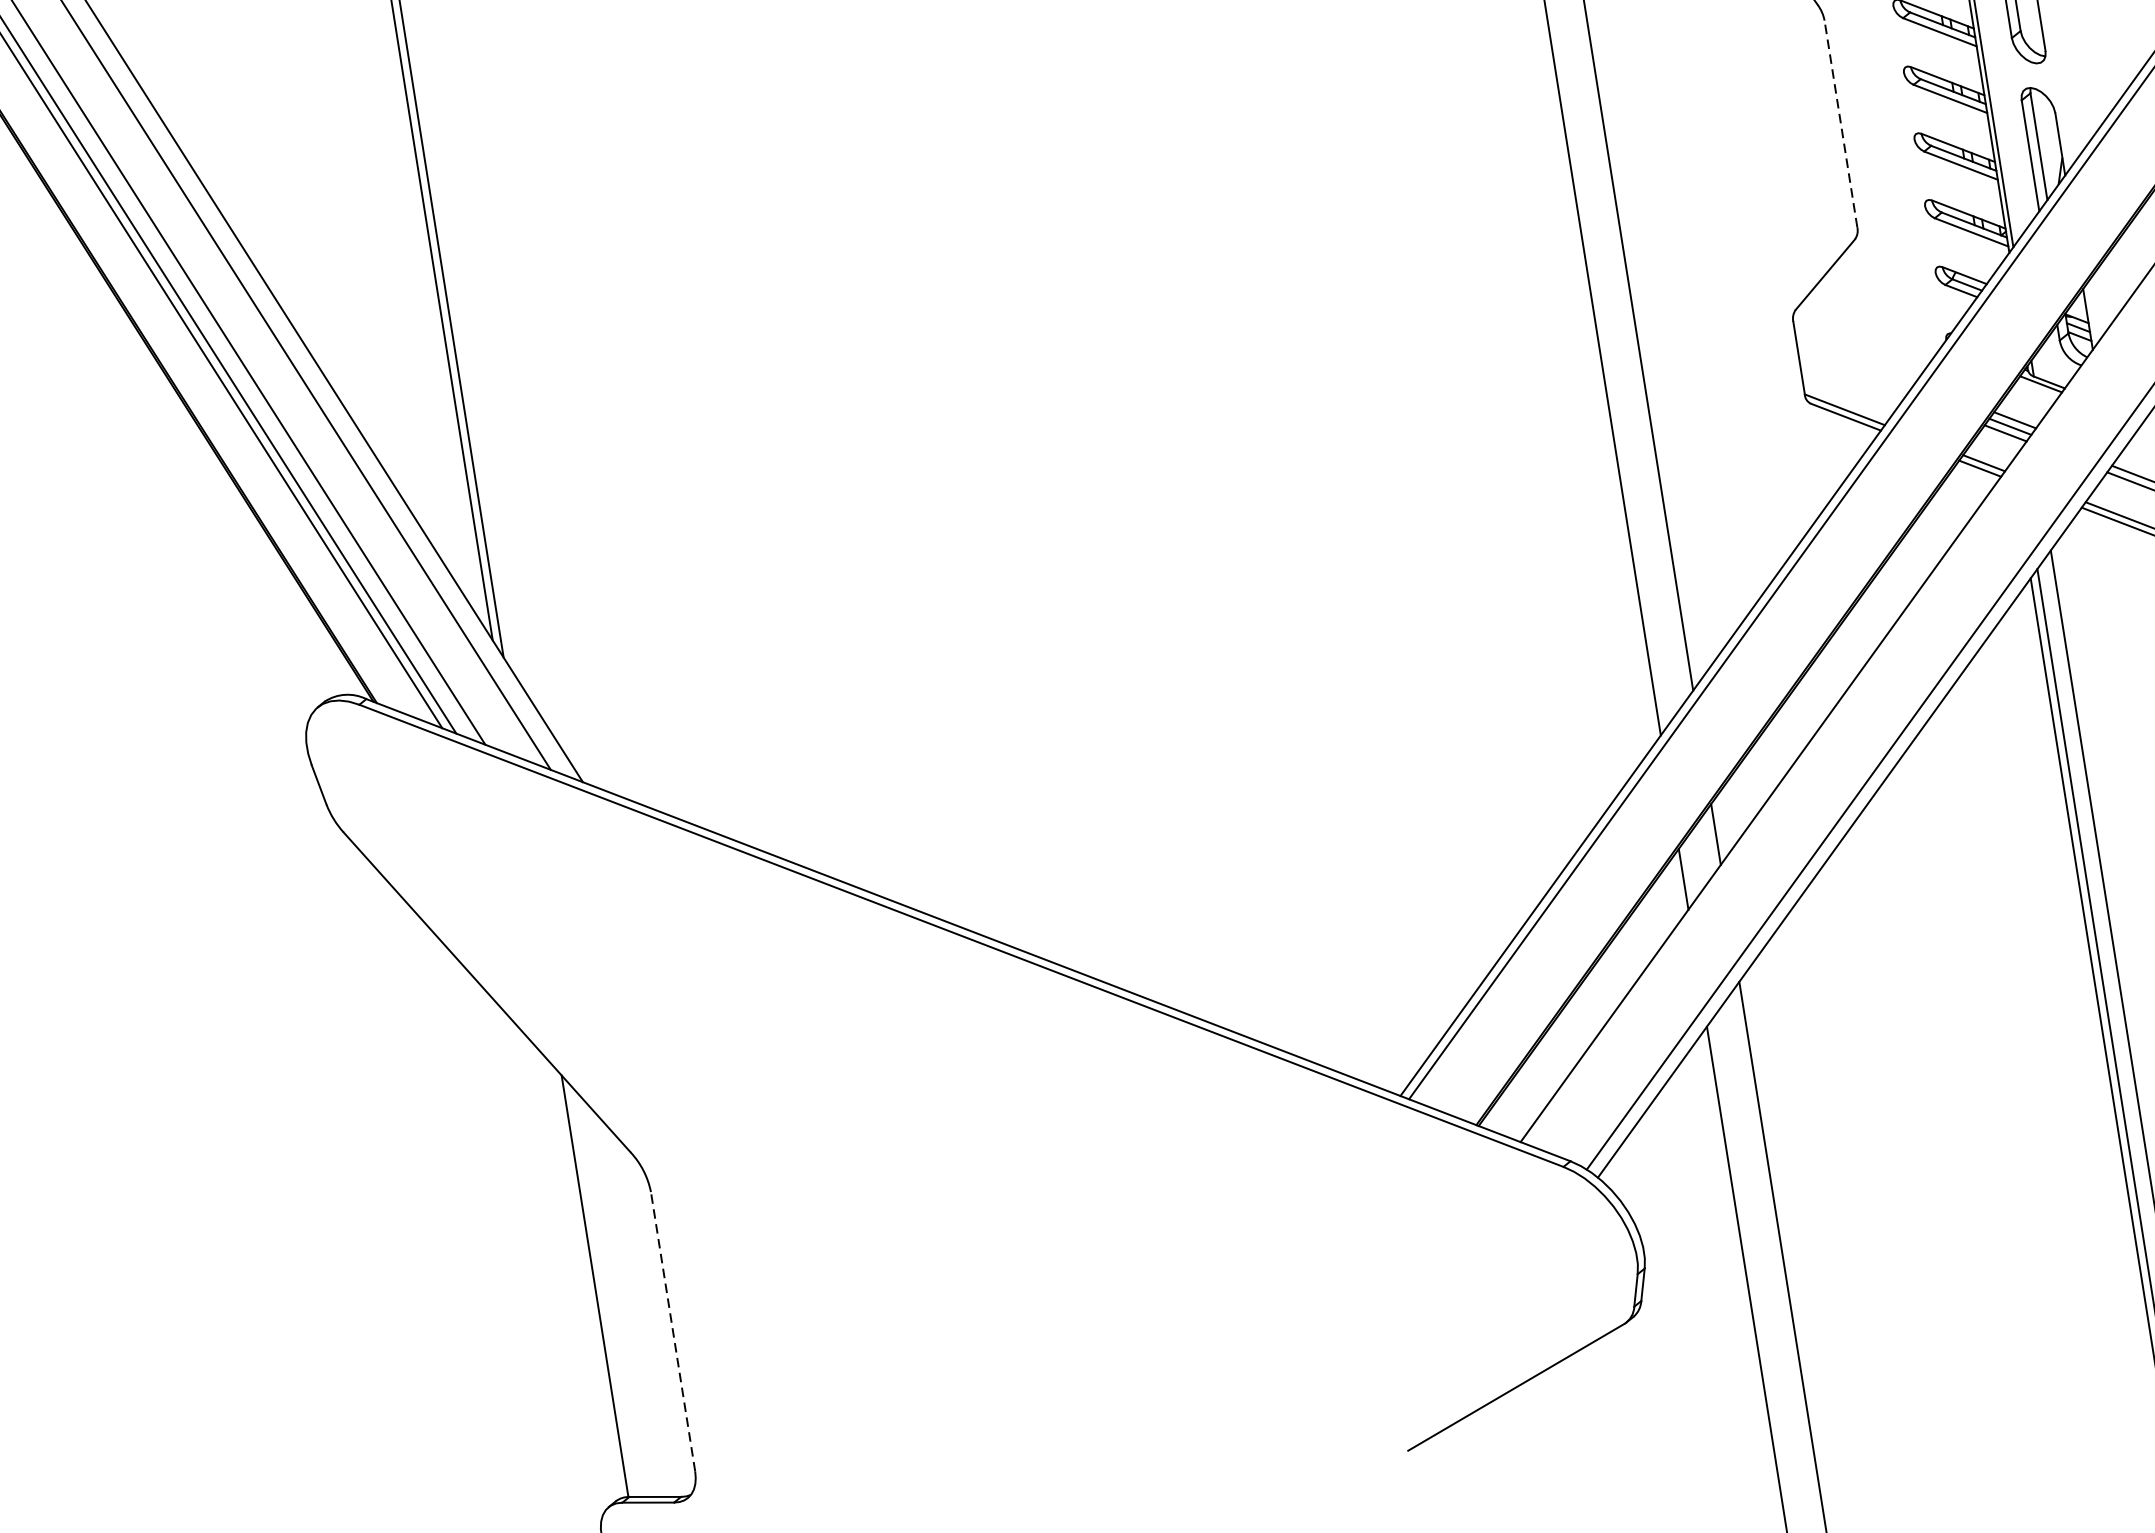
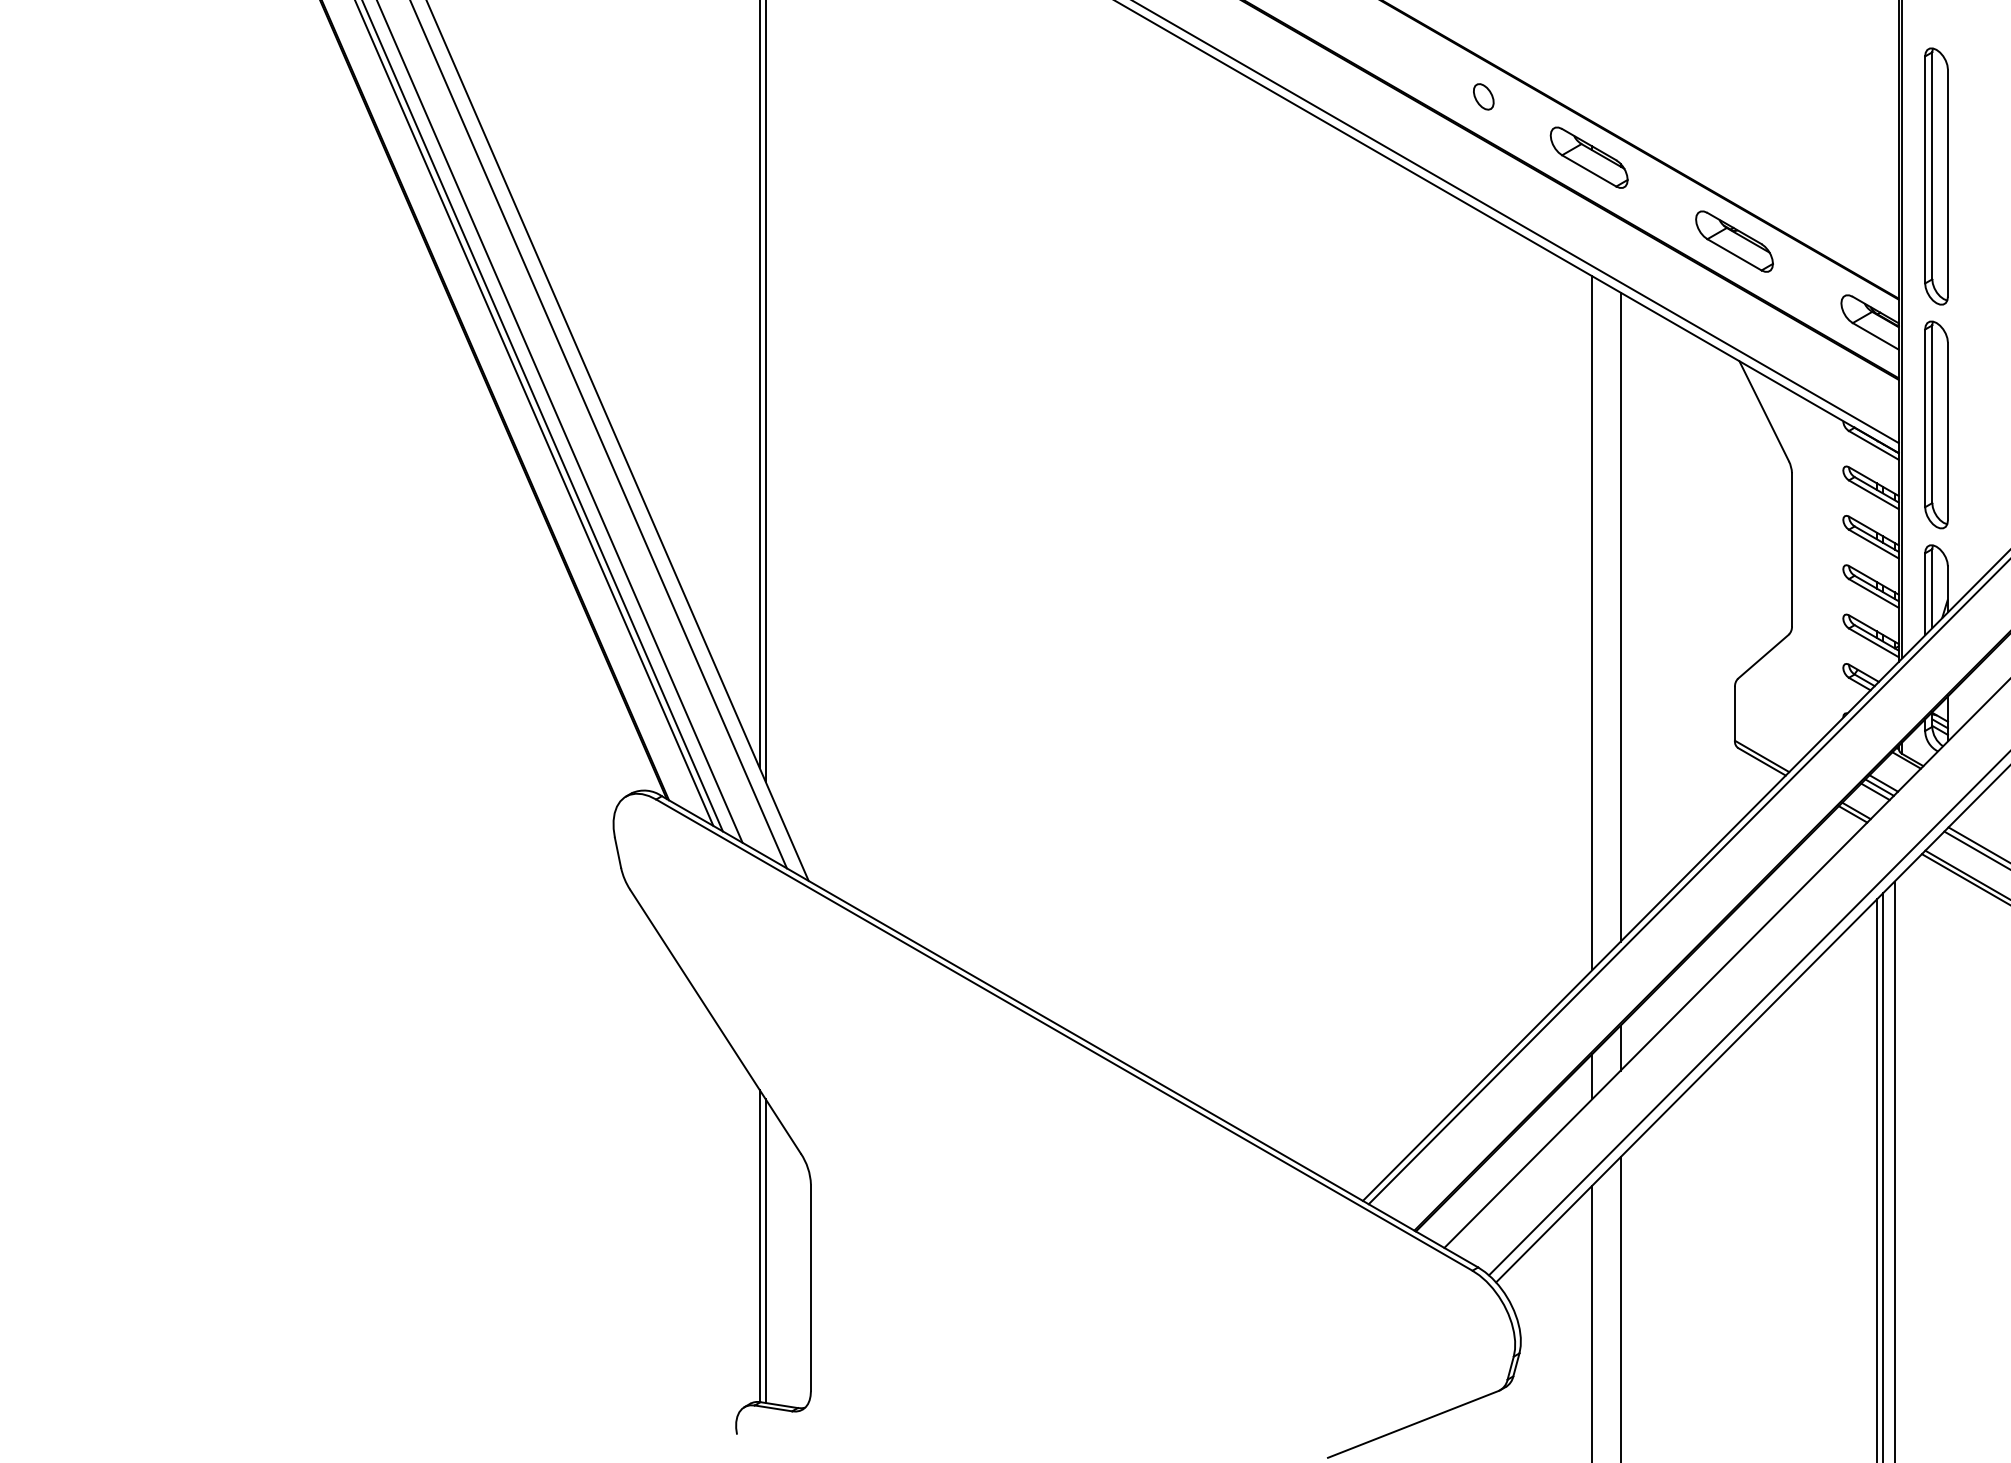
line: (1840, 123) -> (1791, 549), dashed -> solid
line: (603, 1292) -> (765, 1251), added
line: (672, 1331) -> (810, 1287), dashed -> solid

